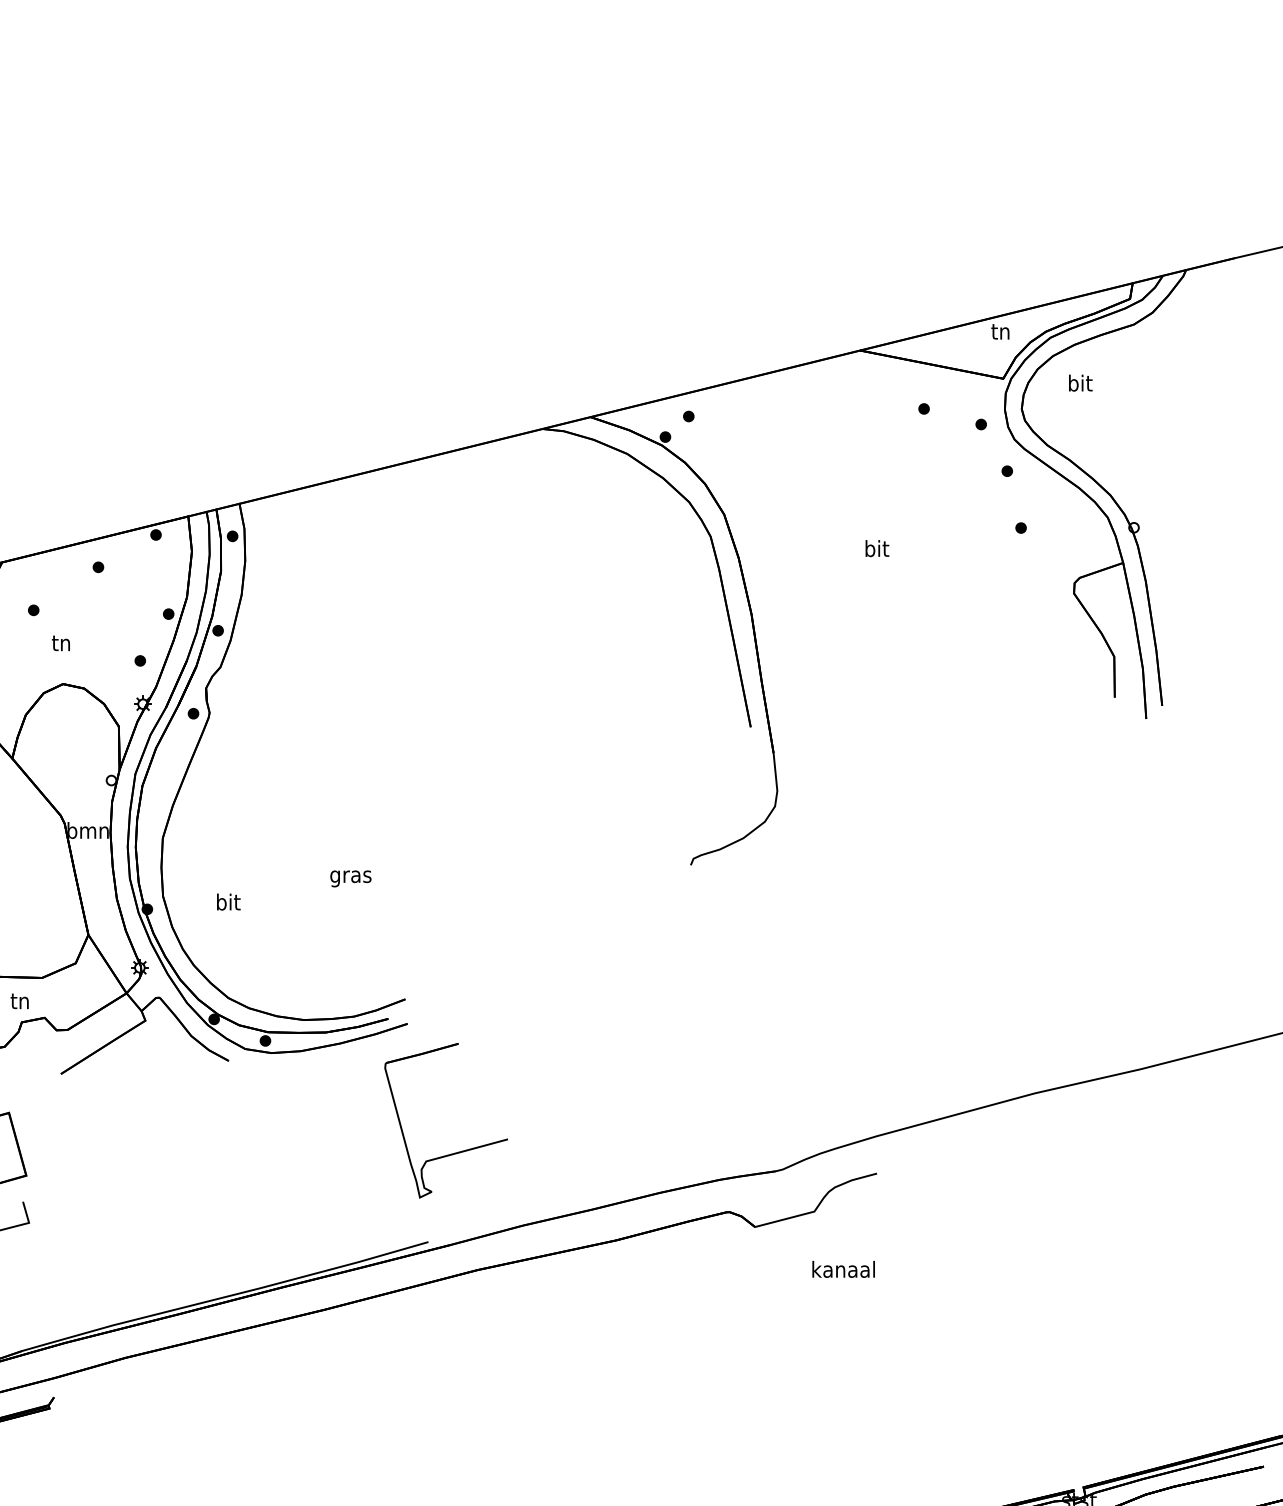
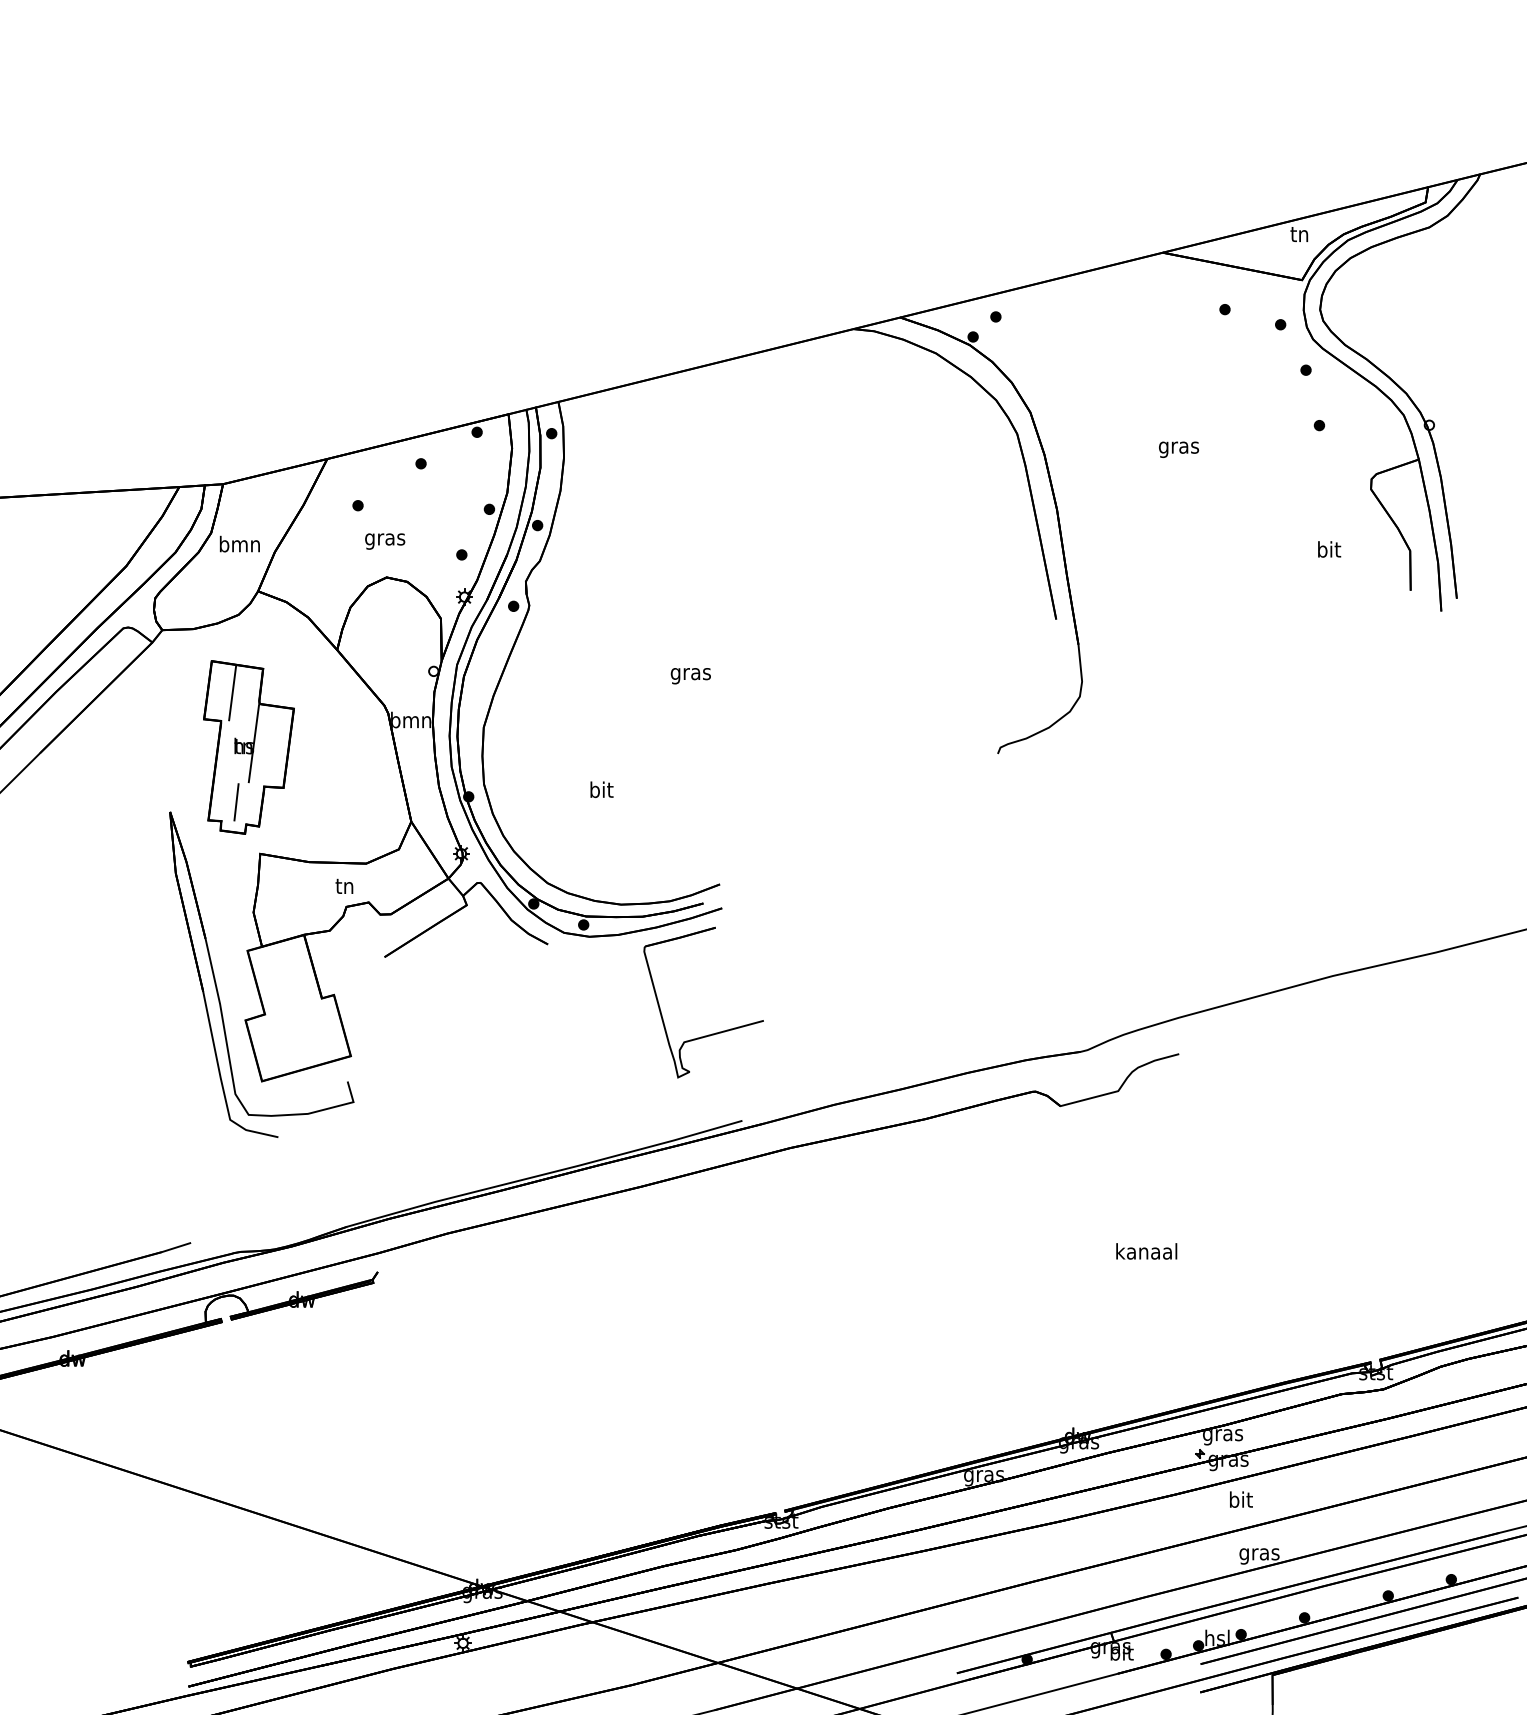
text: (1080, 383) -> (1329, 549), moved
text: (877, 550) -> (1179, 447), bit -> gras
text: (61, 645) -> (385, 539), tn -> gras
text: (350, 879) -> (690, 676), moved
text: (228, 901) -> (601, 789), moved
part: (455, 1152) -> (712, 1033), moved
text: (843, 1269) -> (1146, 1251), moved

